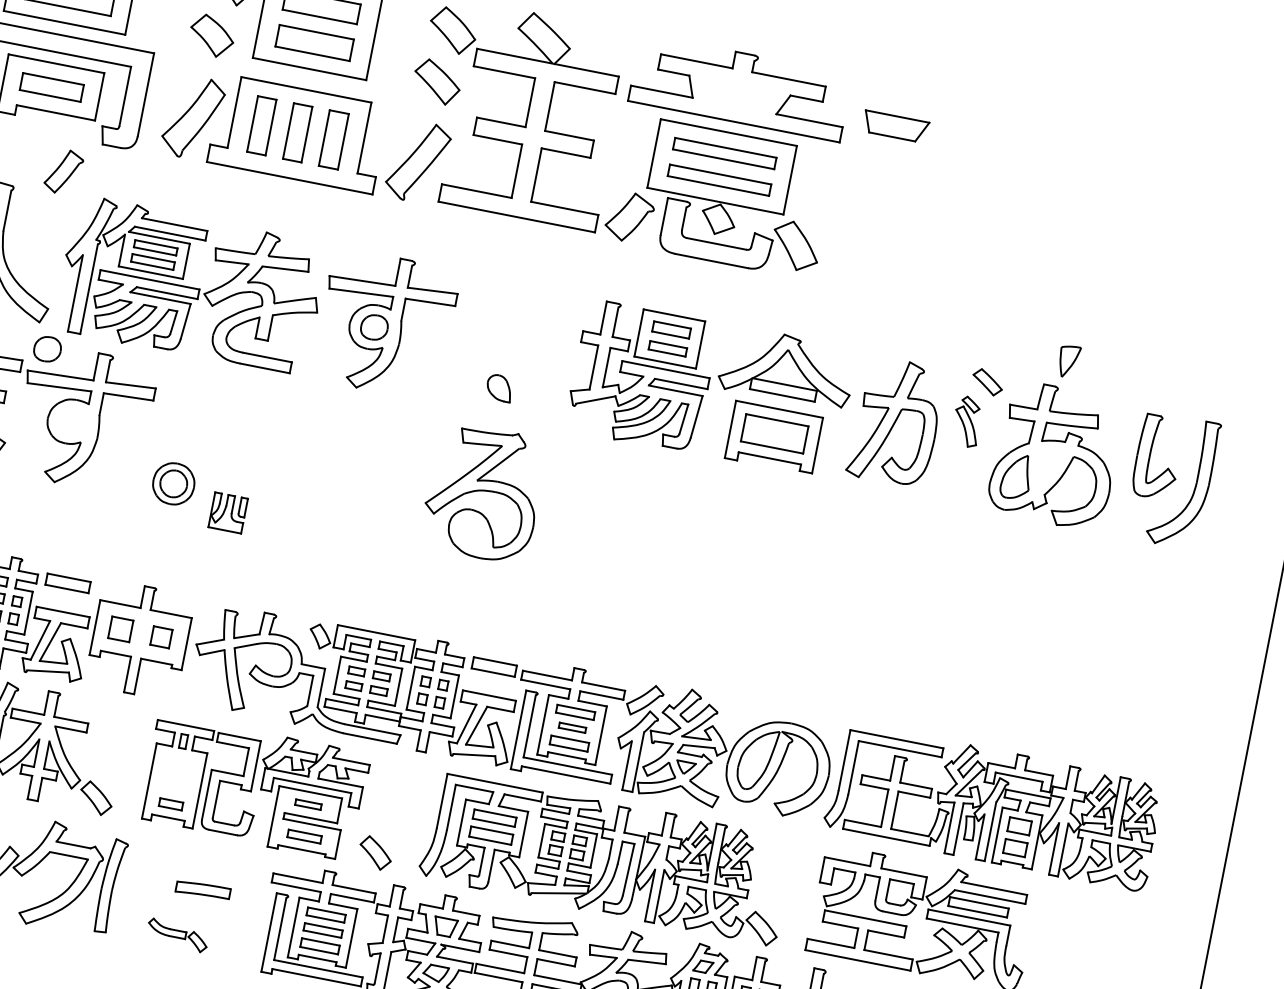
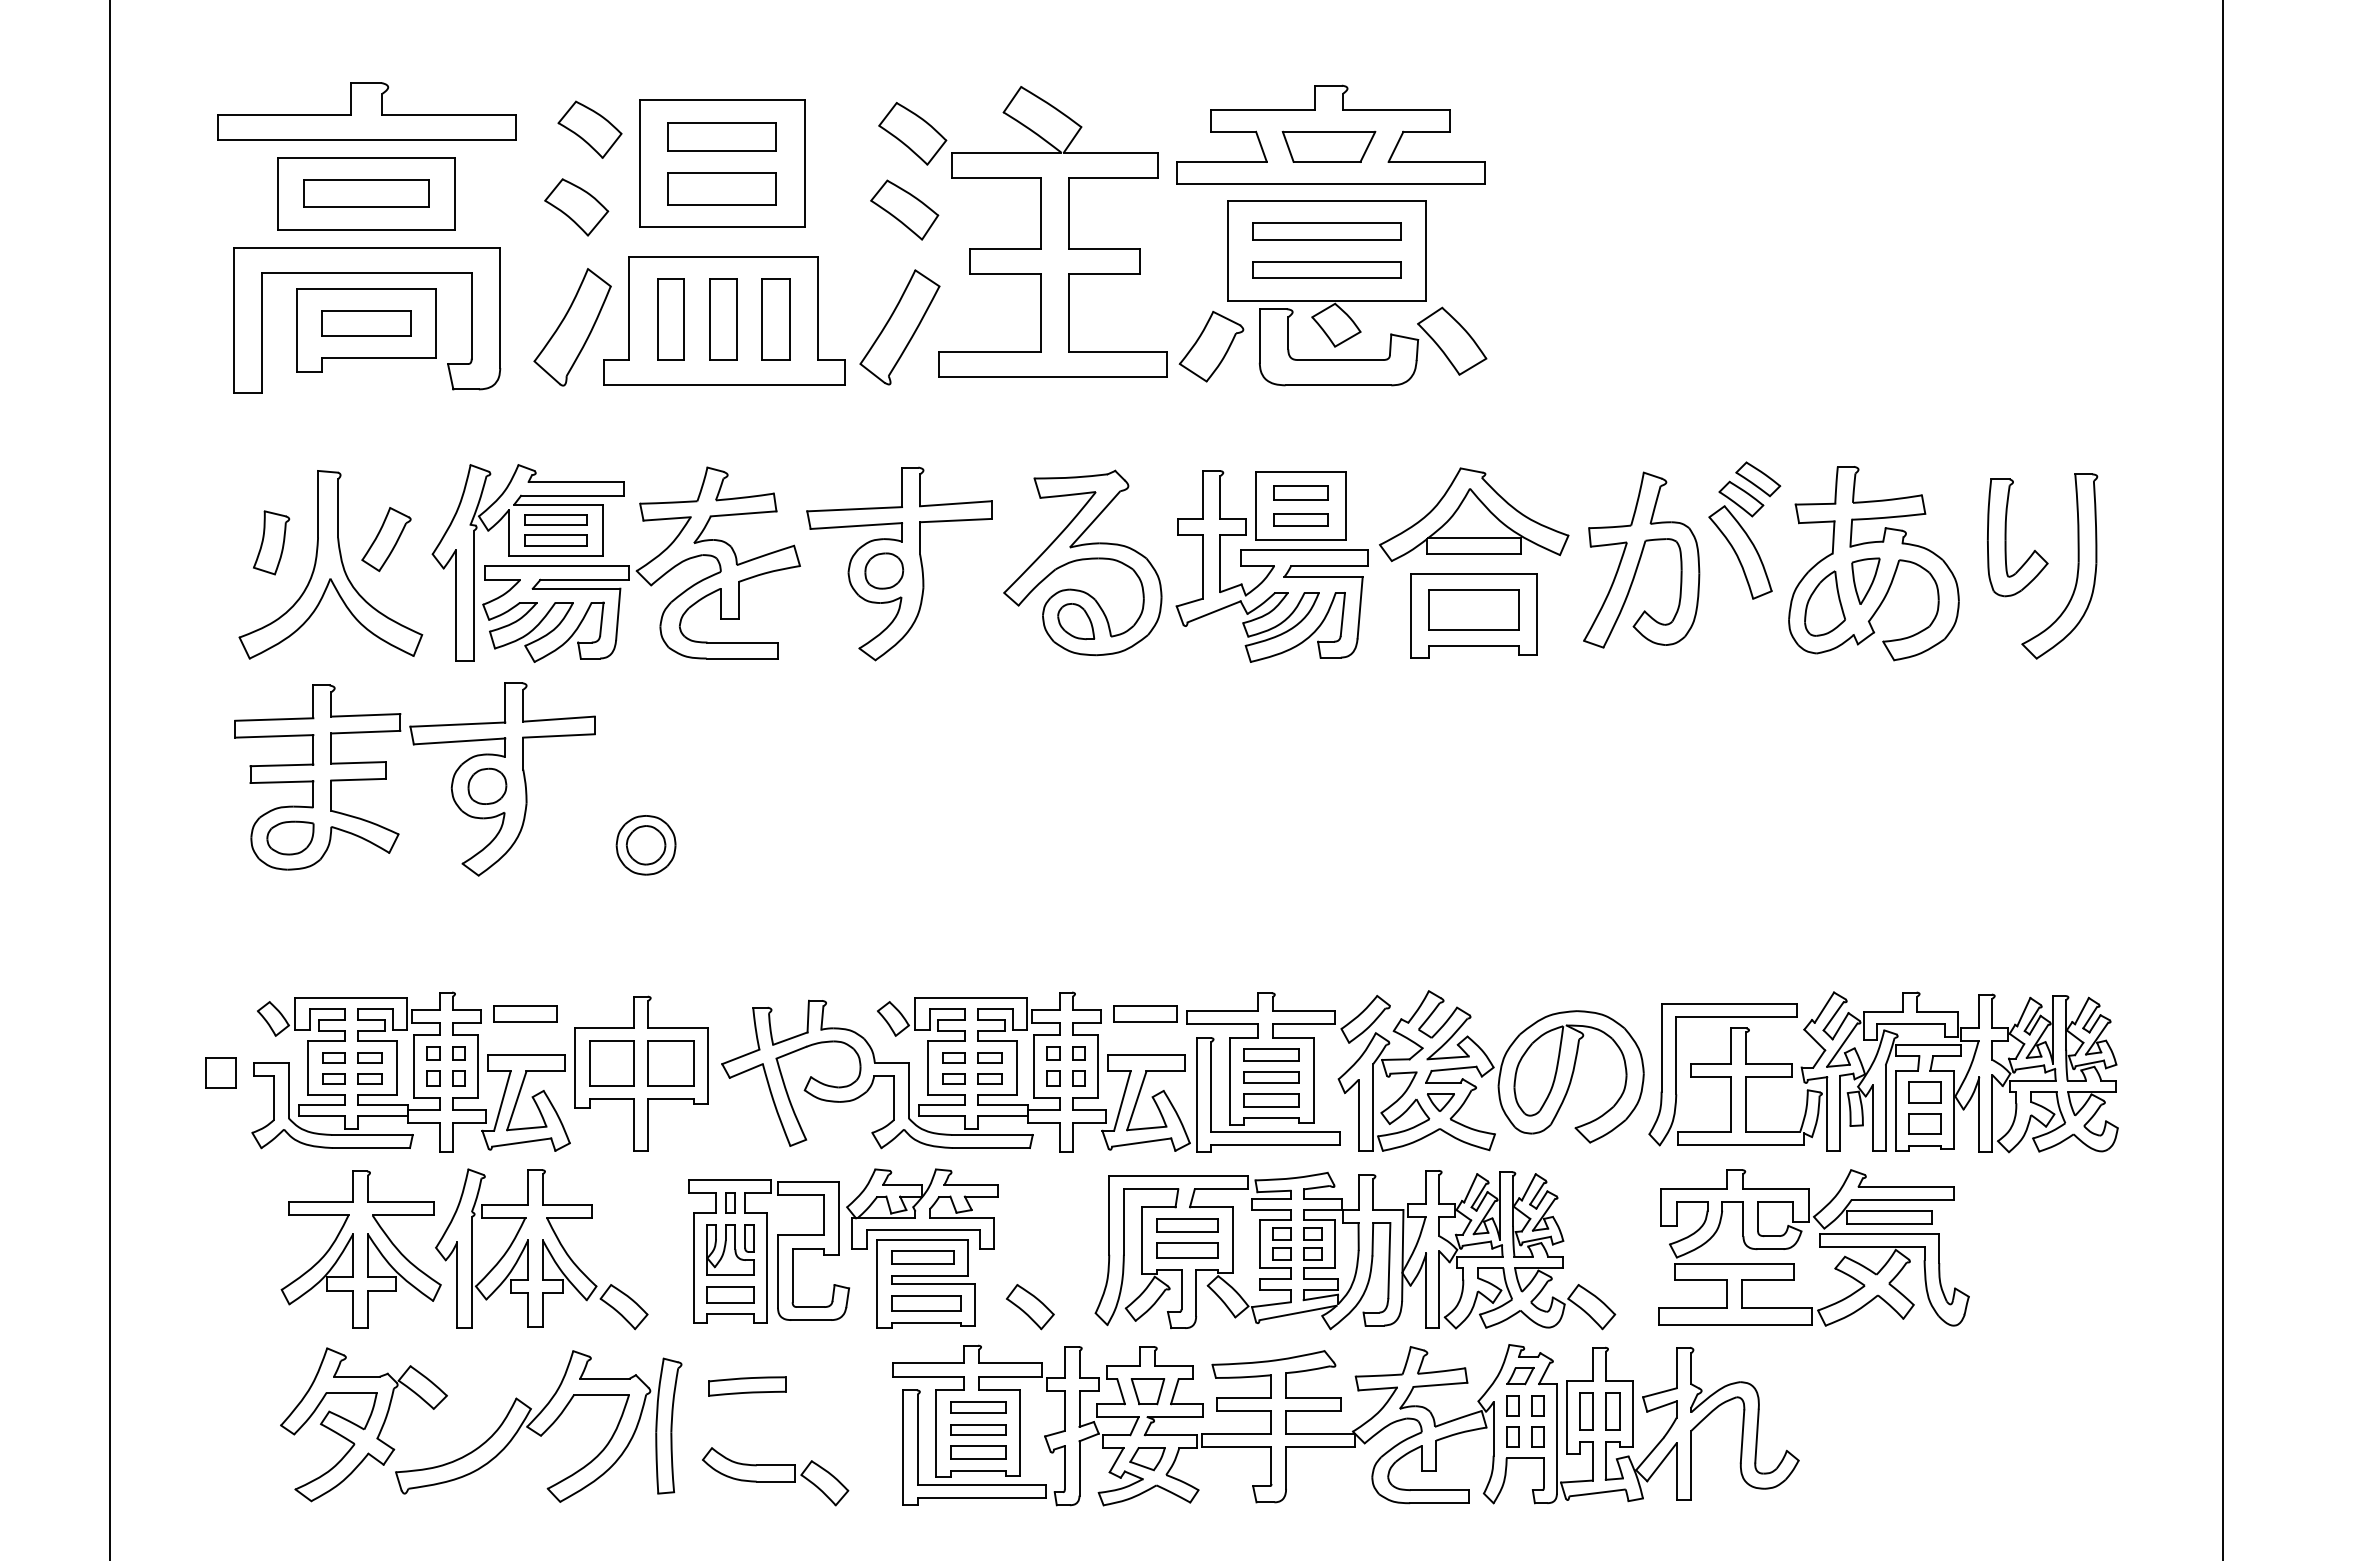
part: (895, 126) -> (1328, 146), moved
part: (63, 171) -> (386, 539), moved
part: (47, 348) -> (487, 785), moved
part: (1068, 361) -> (1865, 580), moved
part: (967, 421) -> (1740, 539), size x1.67
part: (483, 492) -> (1082, 562), moved
part: (228, 512) -> (730, 1249), moved
part: (120, 629) -> (611, 1063), size x1.43
part: (161, 637) -> (670, 1063), size x1.67
part: (572, 727) -> (1271, 1077), size x1.43
part: (171, 804) -> (730, 1294), size x1.43
part: (308, 804) -> (922, 1257), size x1.67
part: (304, 836) -> (926, 1303), size x1.43
part: (203, 890) -> (747, 1386), moved
part: (177, 935) -> (775, 1476), size x1.67

